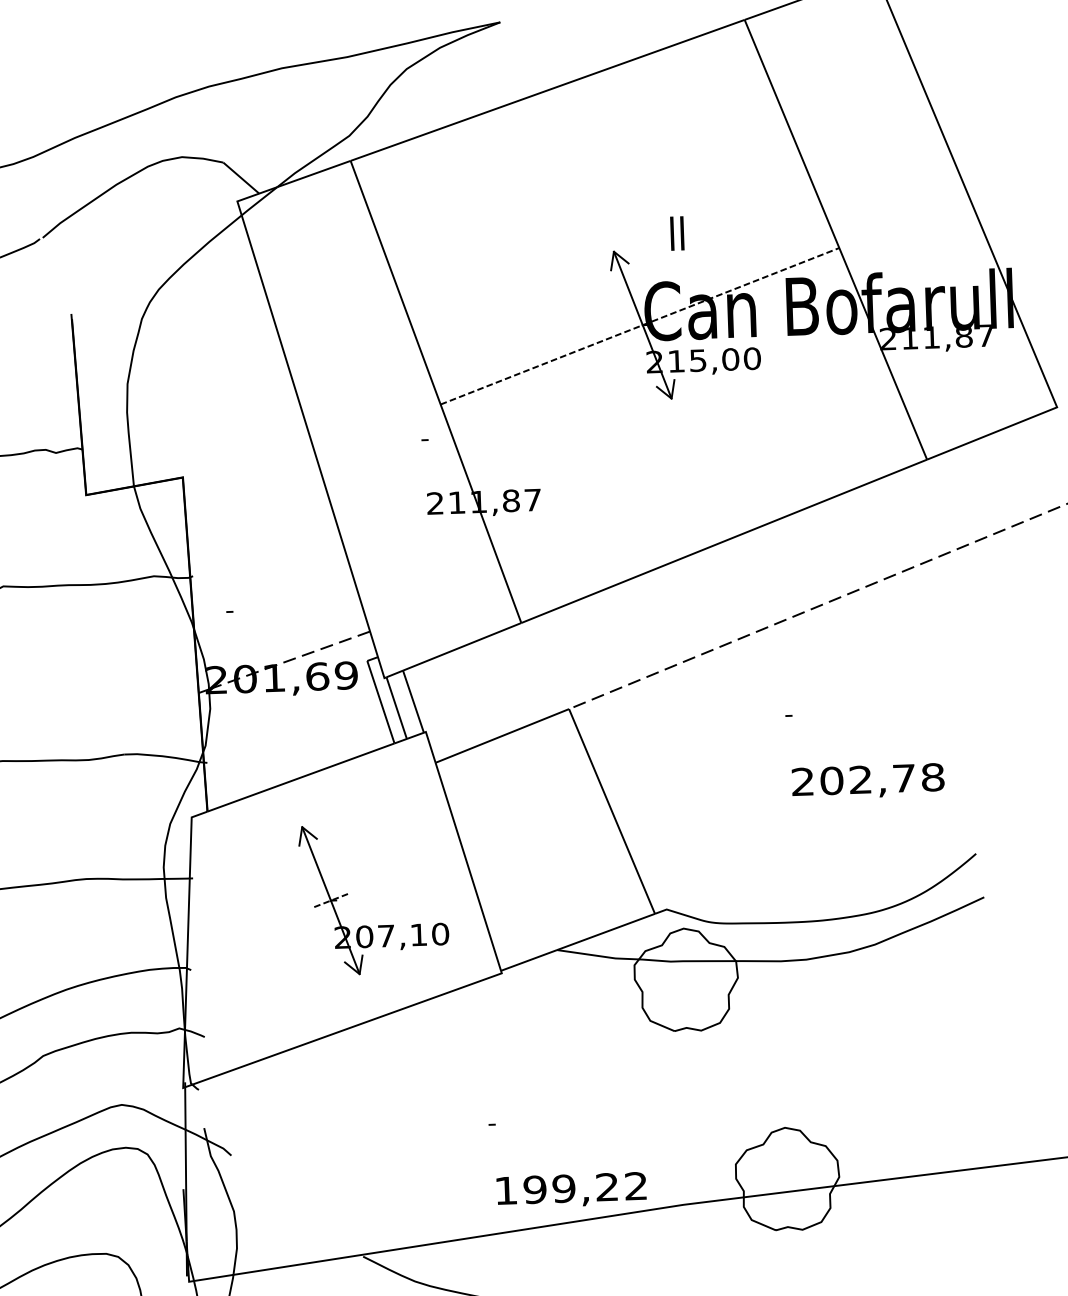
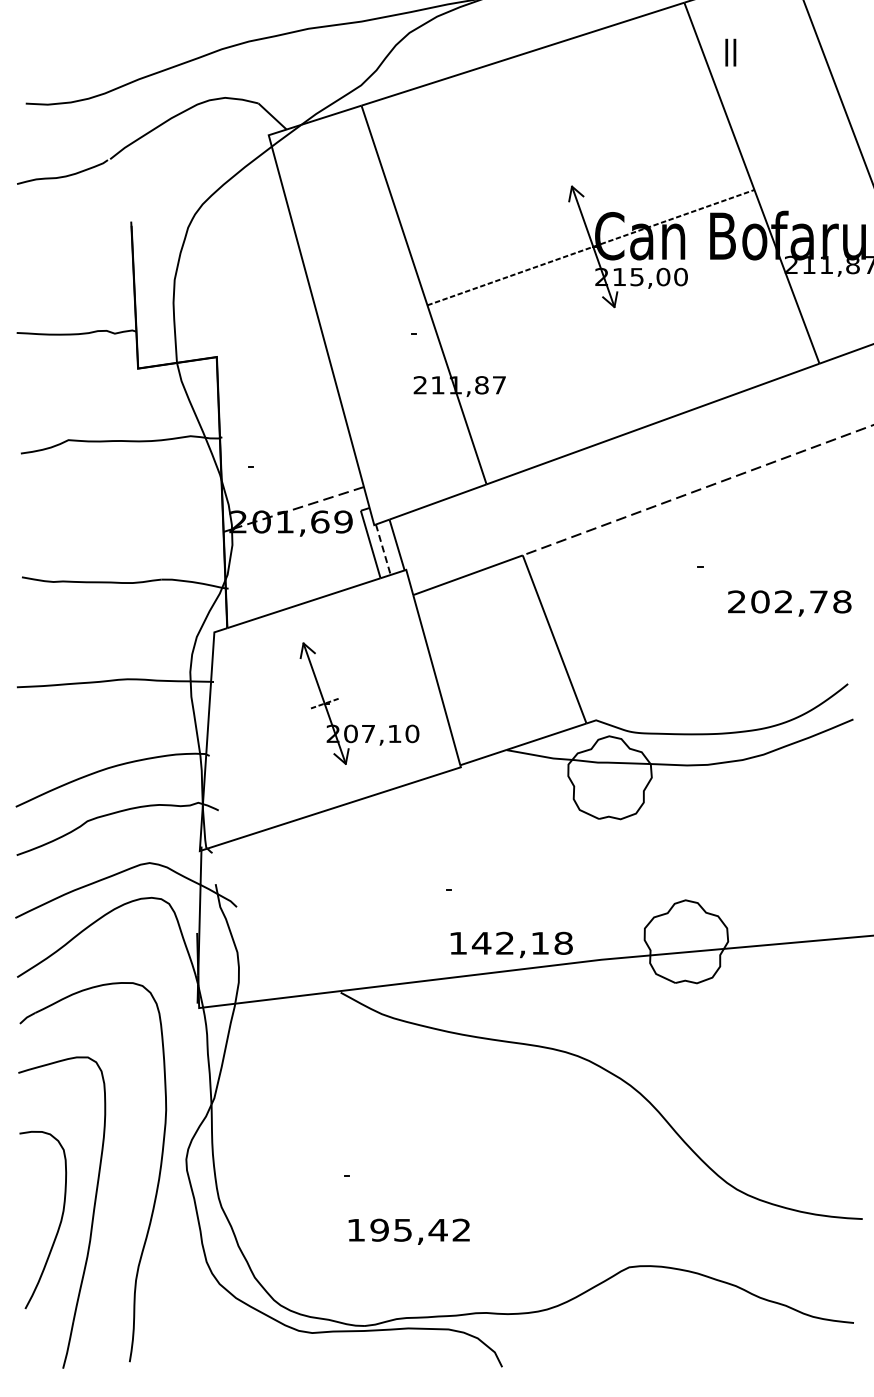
text: (676, 233) -> (730, 52), moved
line: (396, 709) -> (383, 550), solid -> dashed
text: (867, 781) -> (789, 603), moved
text: (585, 1186) -> (522, 942), 199,22 -> 142,18

